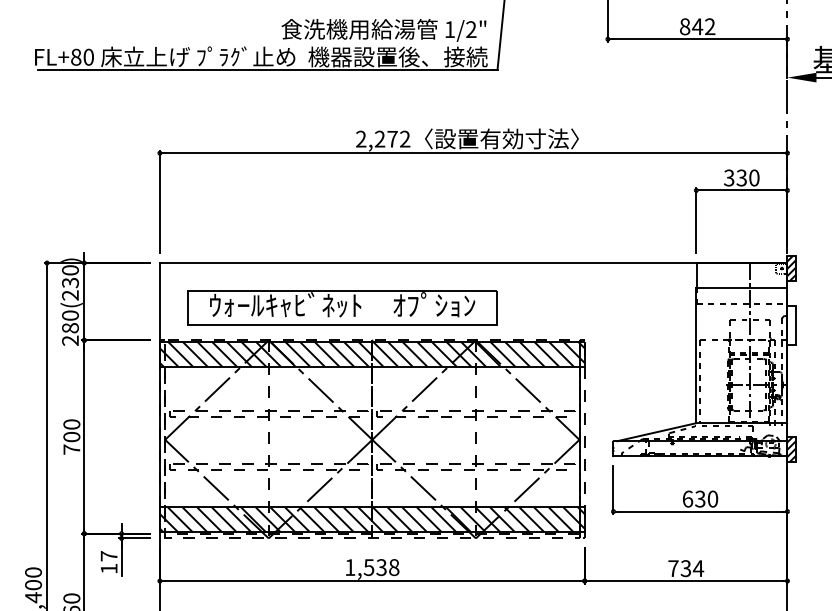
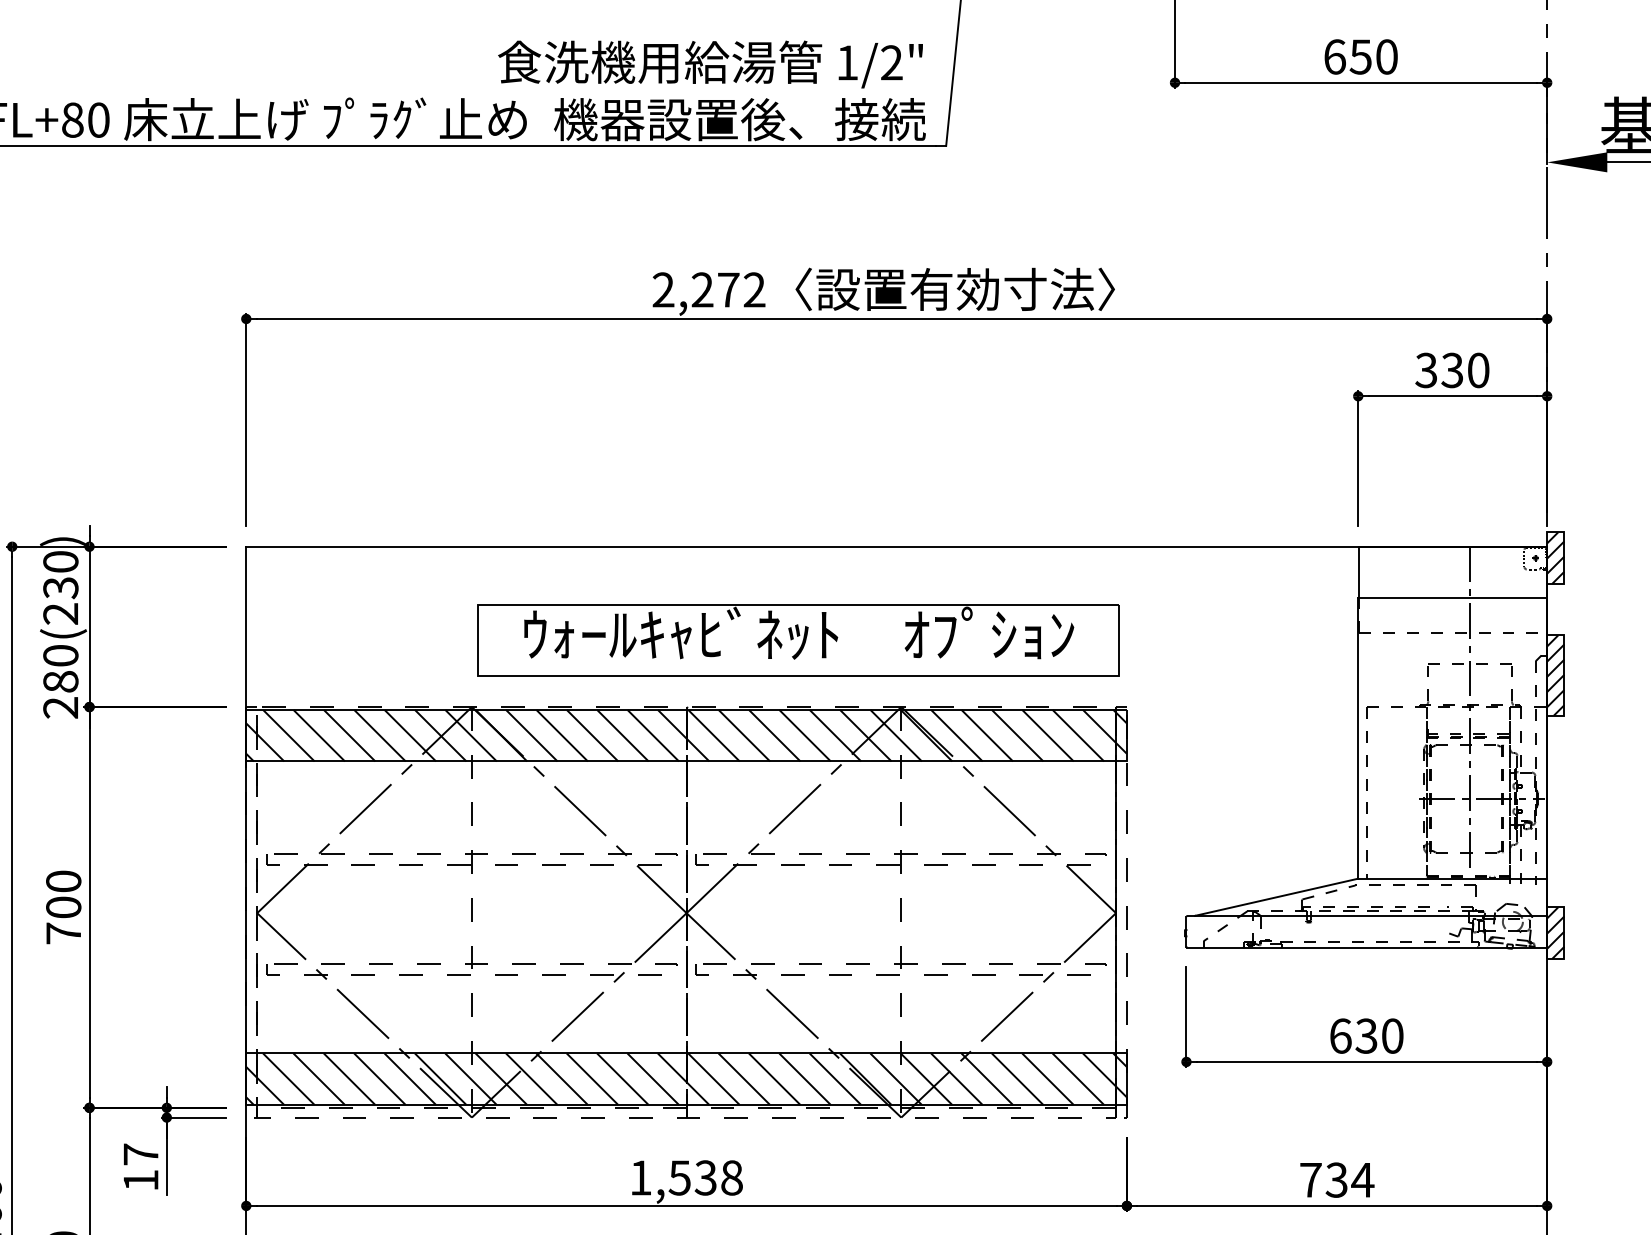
text: (697, 26) -> (1360, 56), 842 -> 650
part: (342, 307) -> (798, 638), moved
hatch: (791, 324) -> (1555, 674), added

